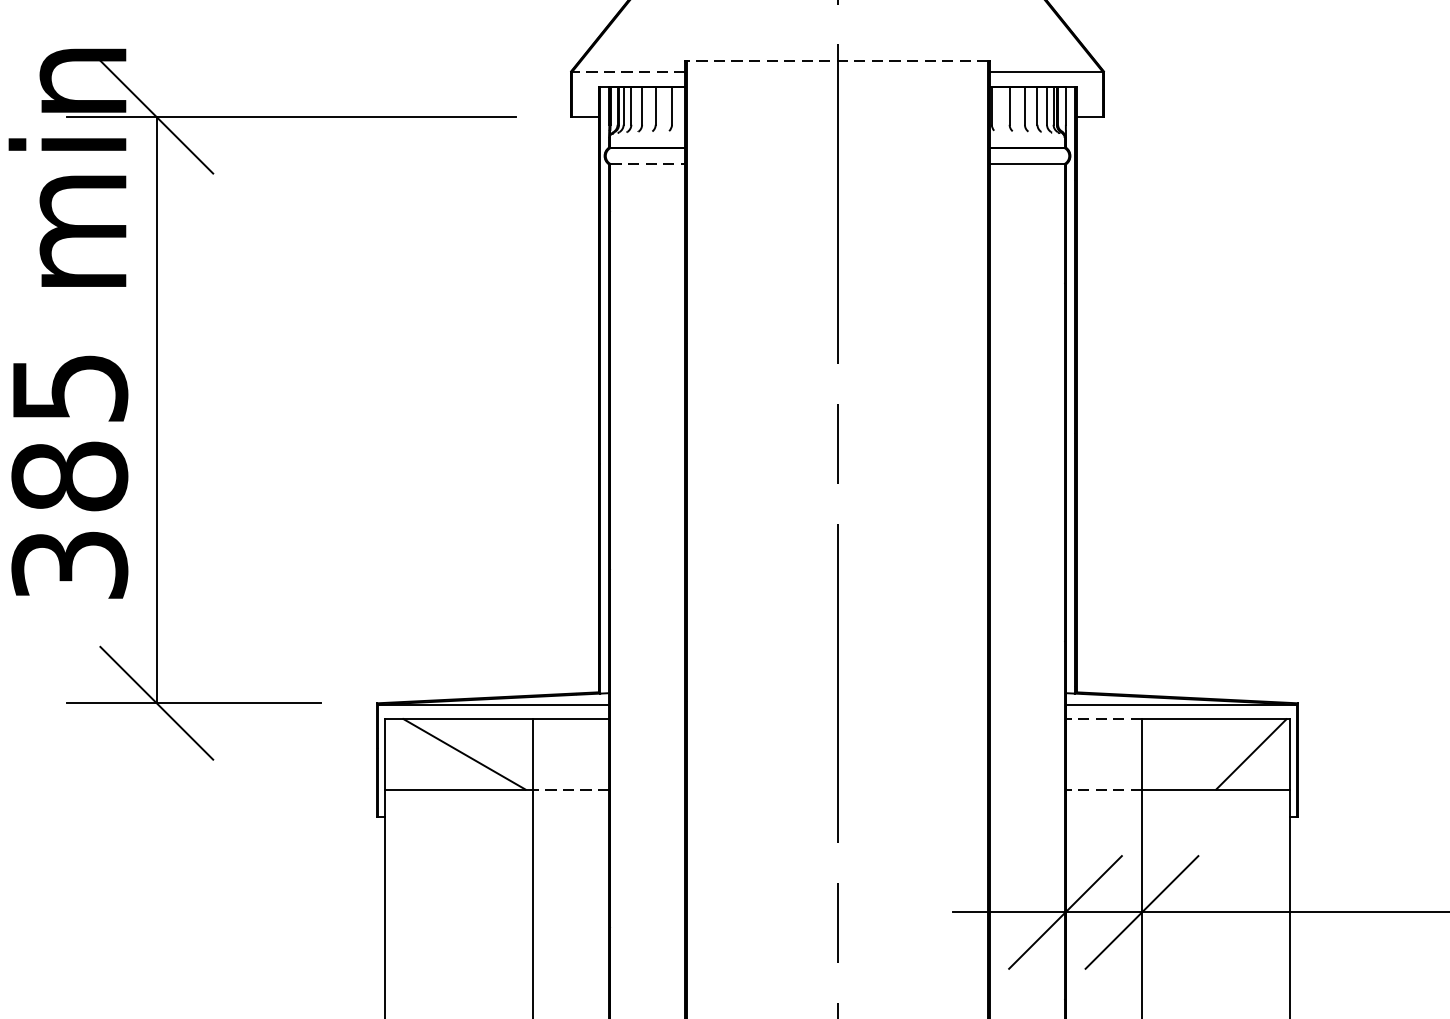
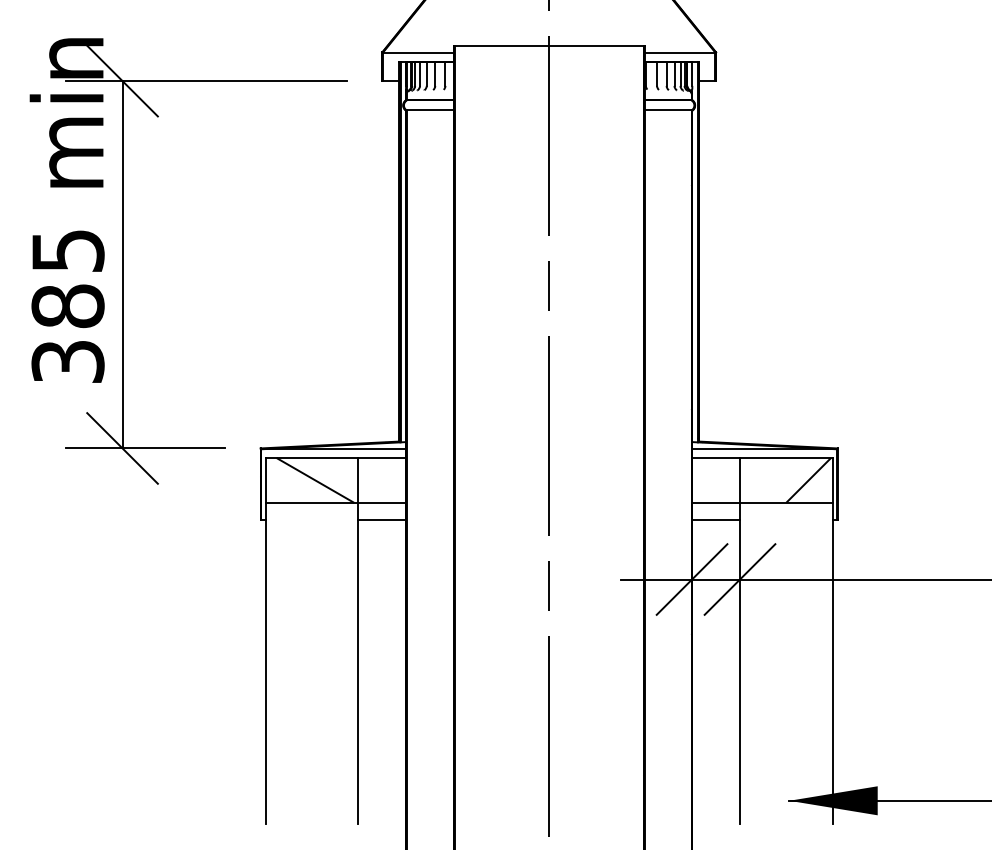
line: (838, 60) -> (549, 45), dashed -> solid
line: (627, 71) -> (417, 52), dashed -> solid
line: (648, 164) -> (430, 110), dashed -> solid
line: (1104, 717) -> (716, 457), dashed -> solid
line: (571, 789) -> (382, 502), dashed -> solid
line: (1104, 789) -> (716, 502), dashed -> solid
line: (571, 818) -> (382, 520), added
line: (1104, 818) -> (716, 520), added

